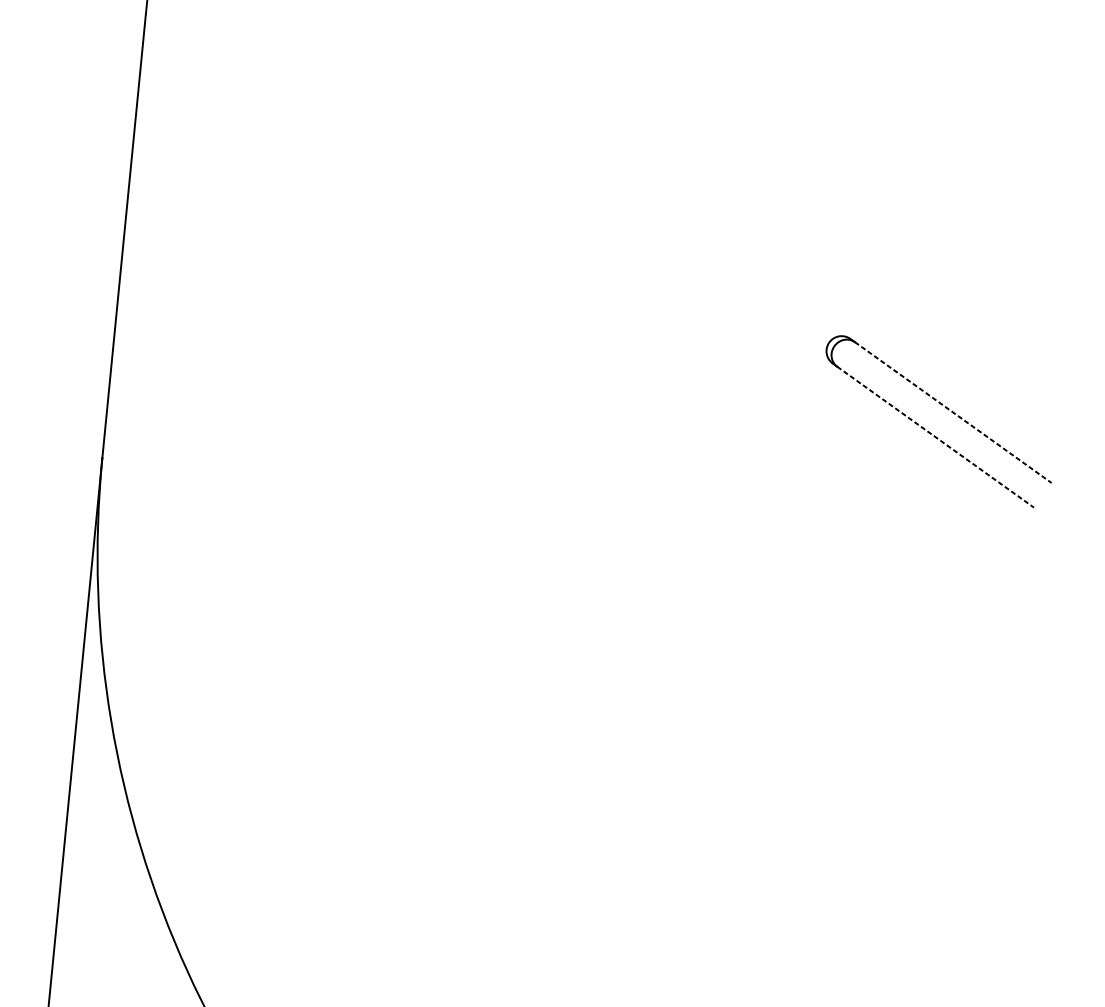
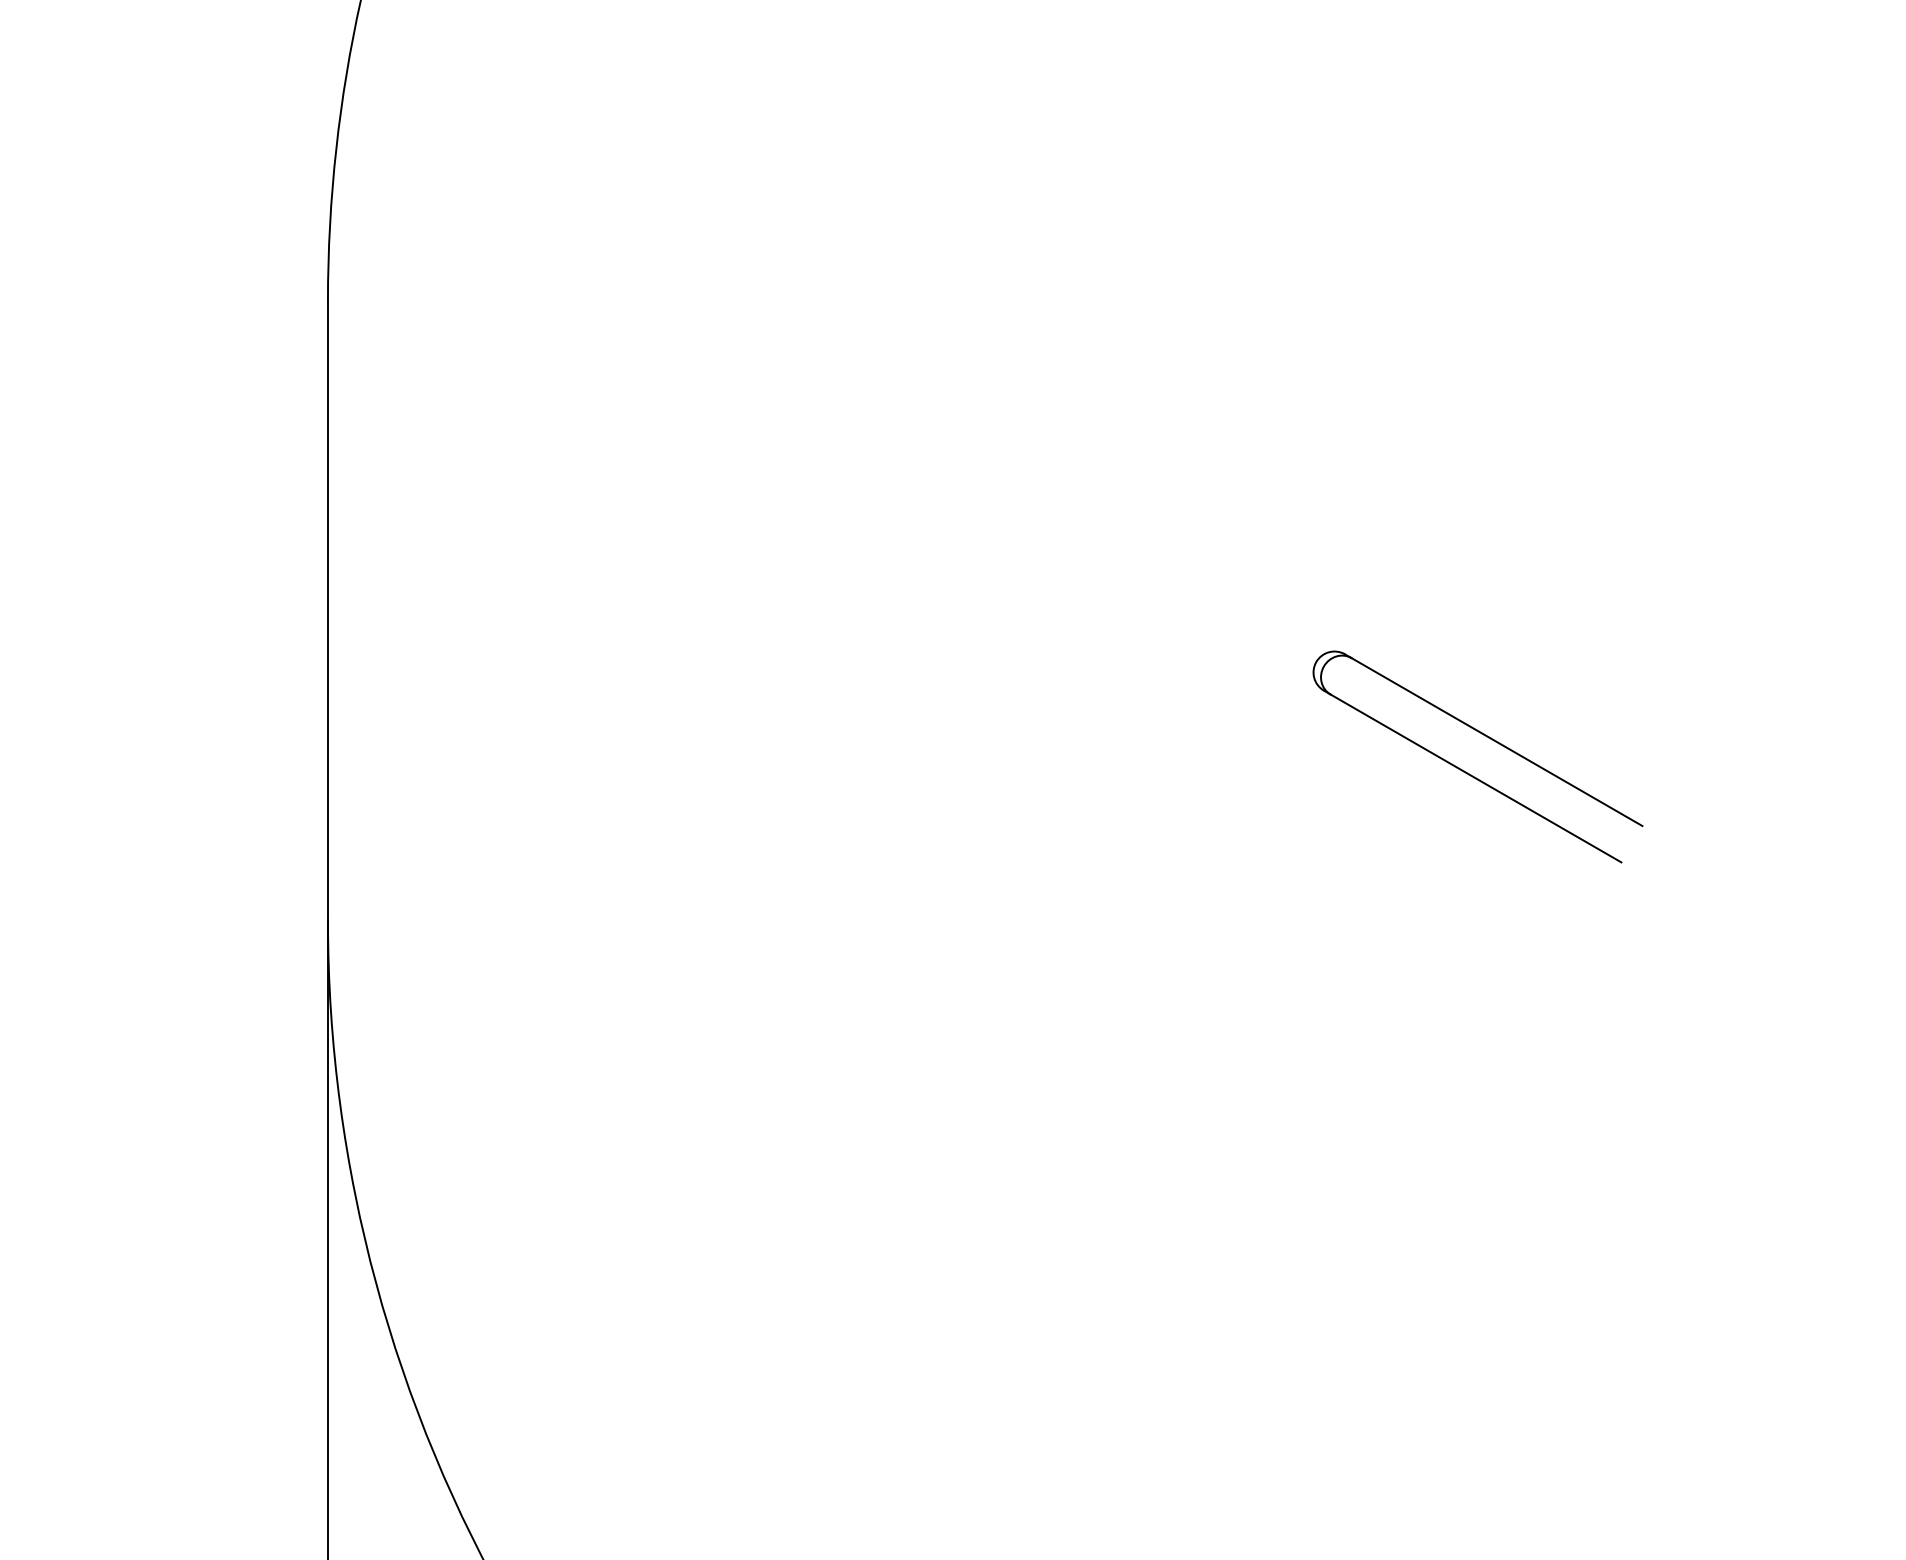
line: (953, 412) -> (1497, 742), dashed -> solid
line: (935, 437) -> (1475, 778), dashed -> solid

